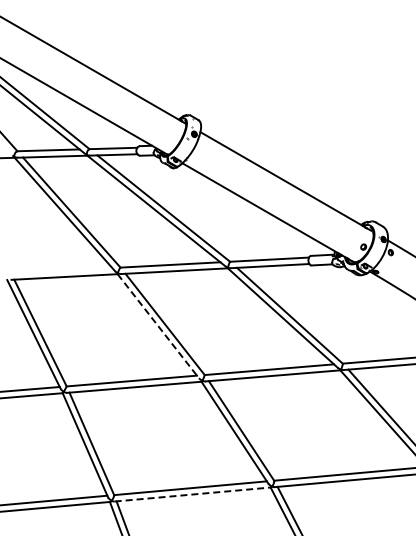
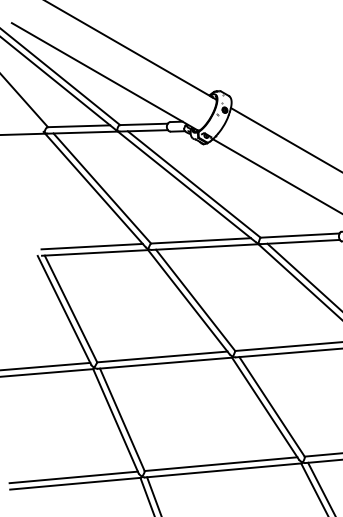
line: (61, 270) -> (92, 246), added
line: (158, 326) -> (189, 302), dashed -> solid
line: (193, 494) -> (224, 470), dashed -> solid

